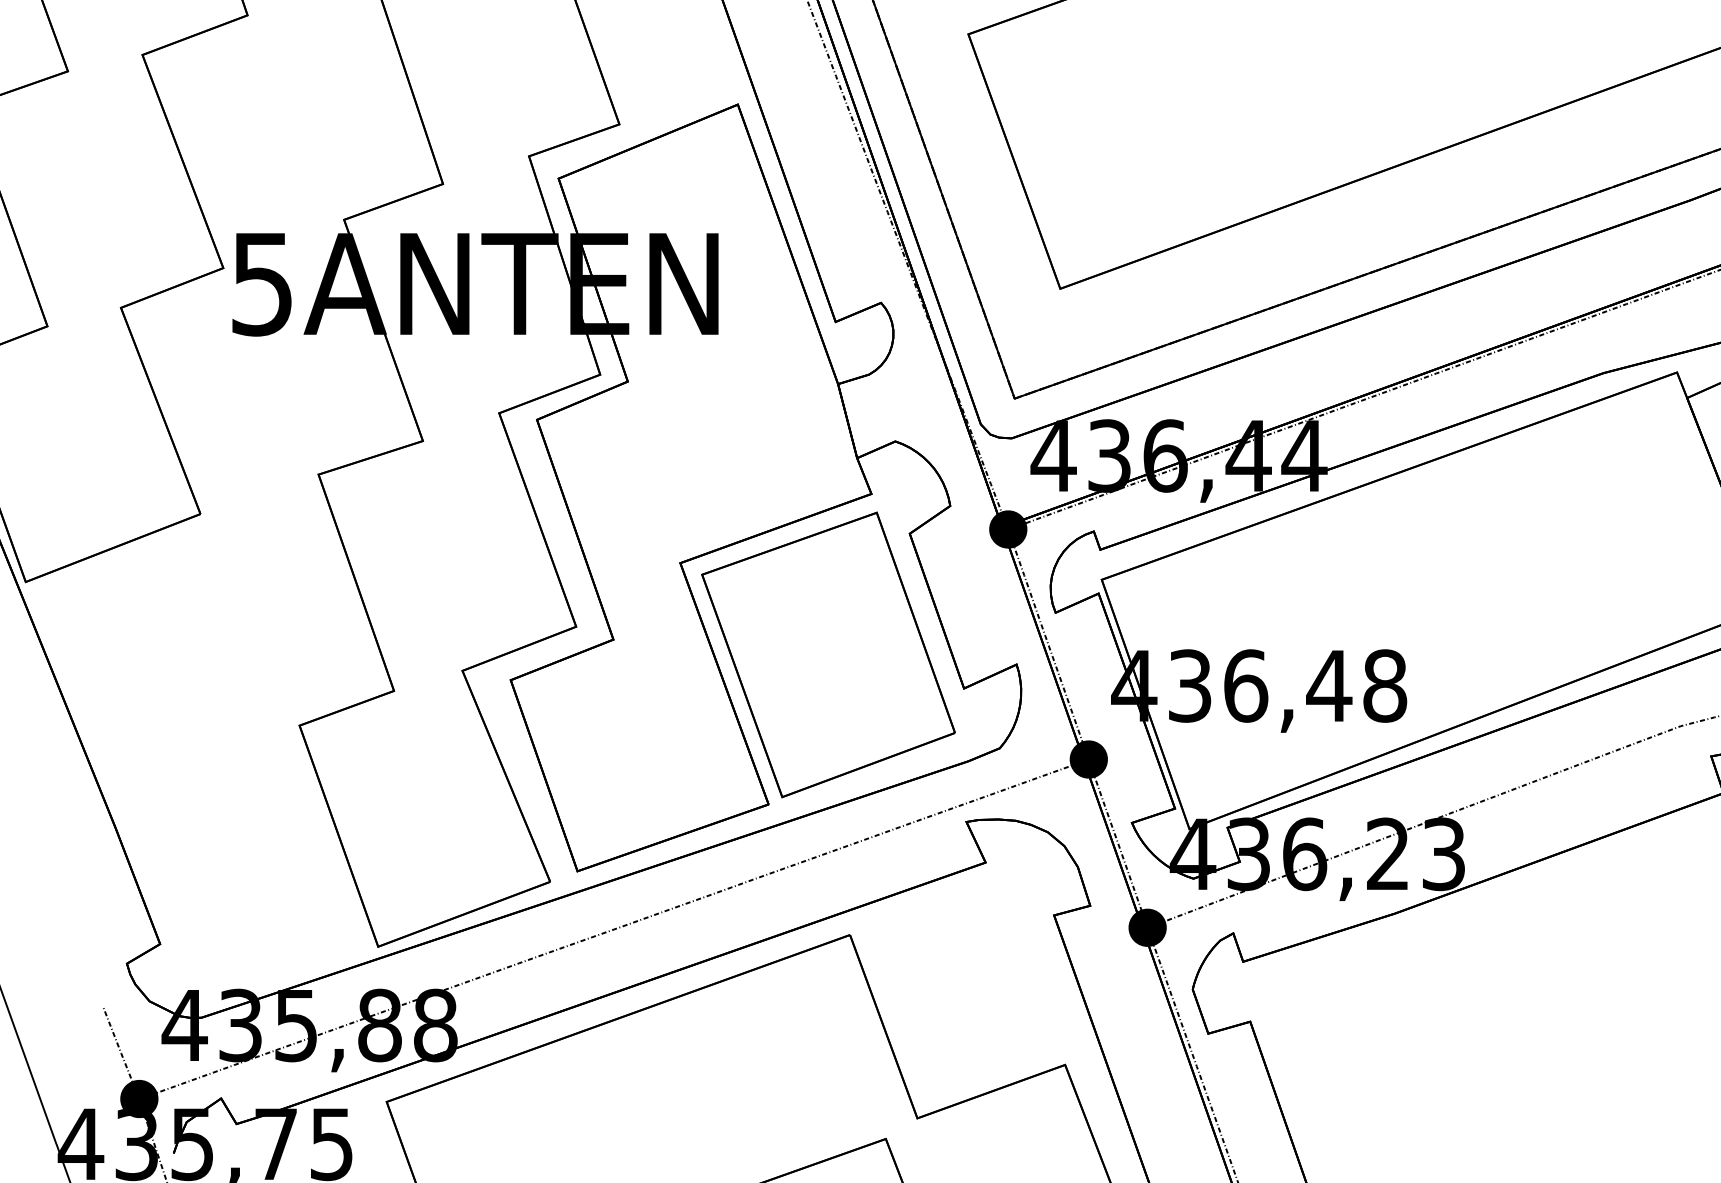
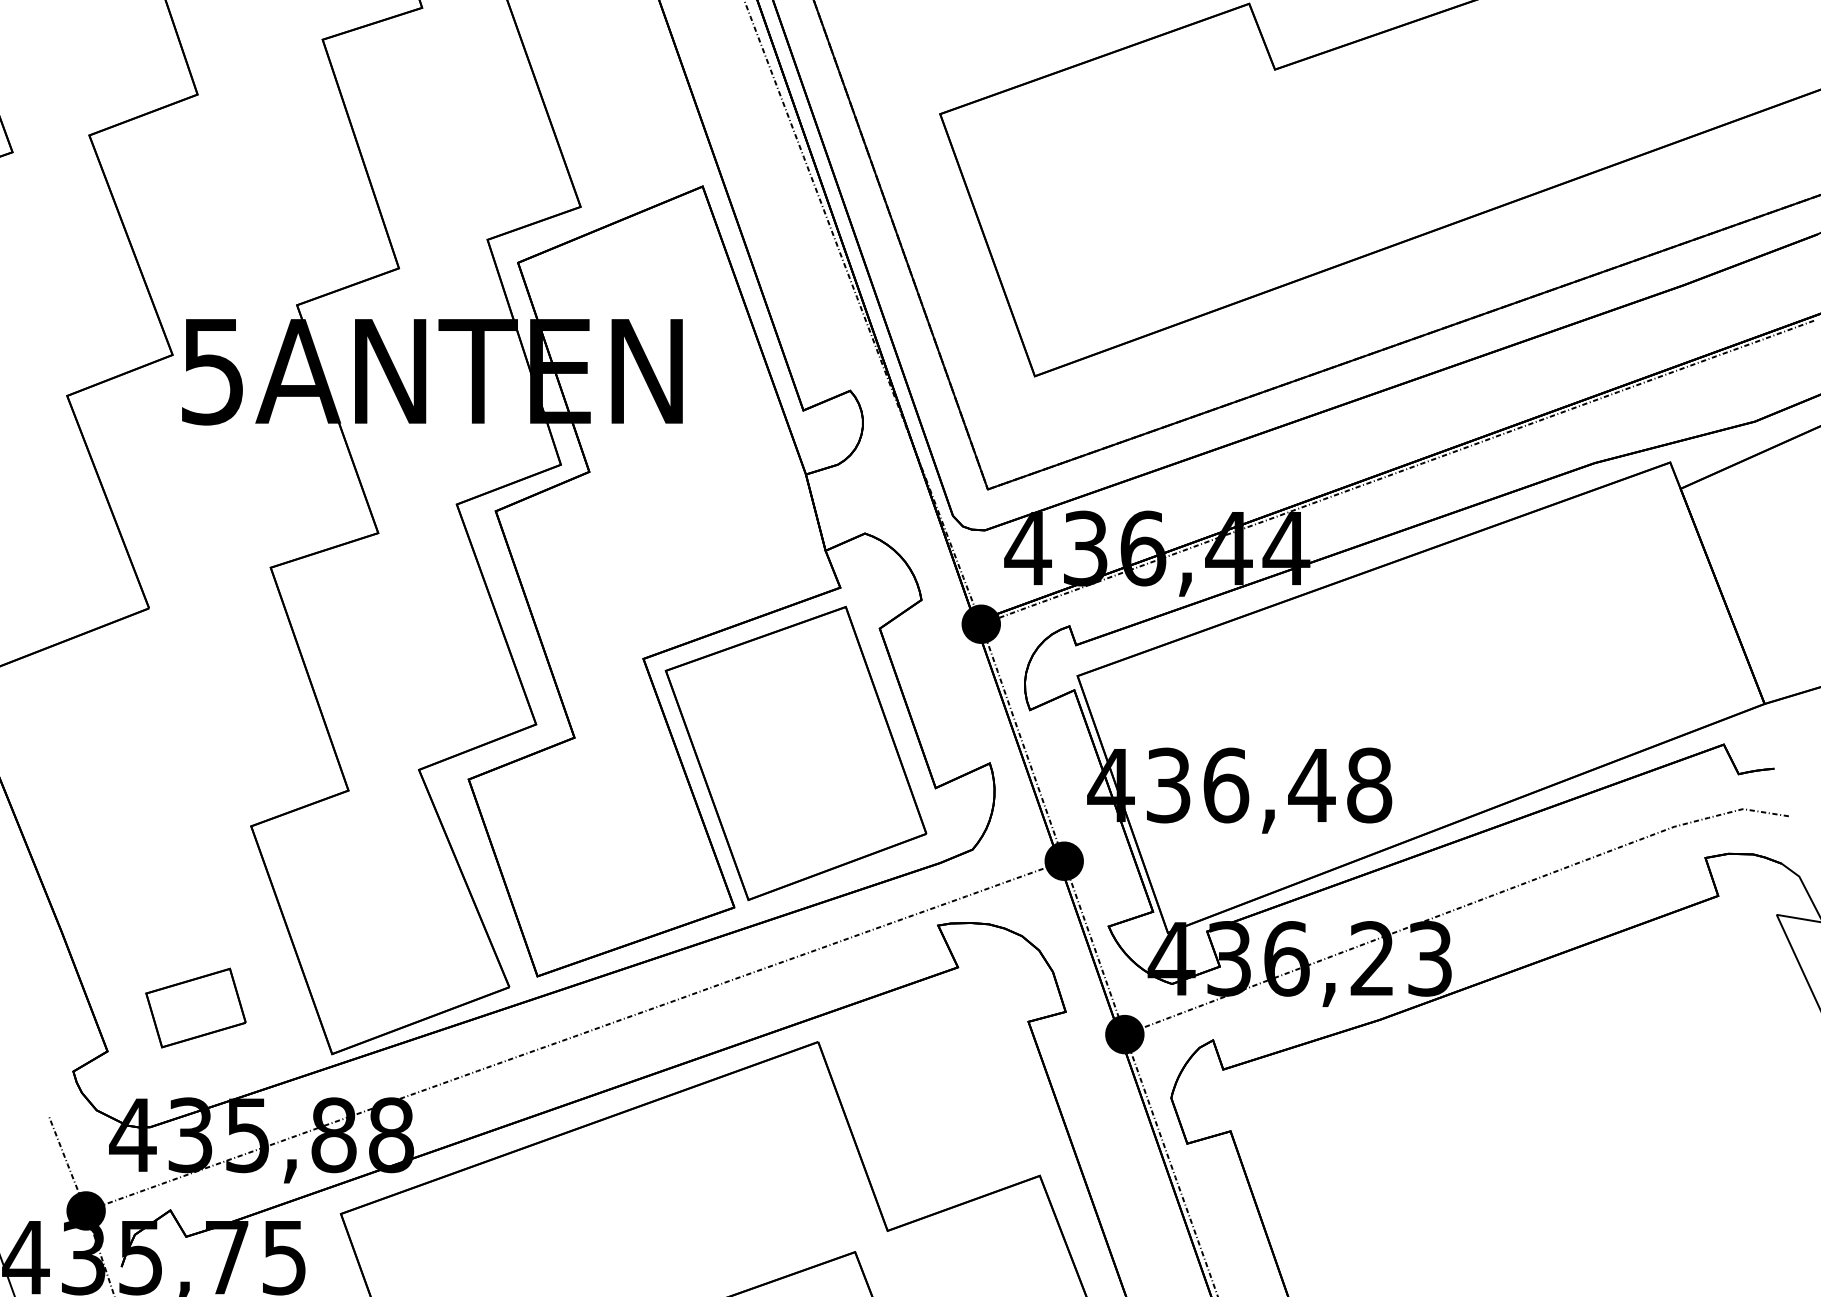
part: (245, 901) -> (195, 1007), added

